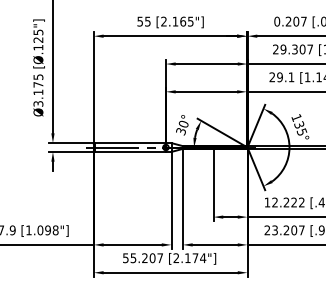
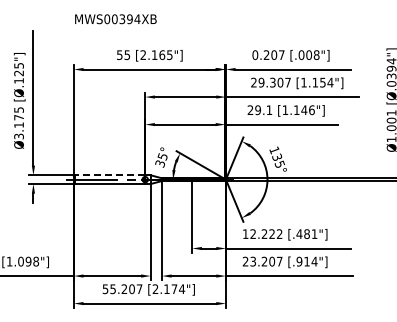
text: (182, 124) -> (161, 156), 30° -> 35°
line: (129, 143) -> (109, 175), solid -> dashed

